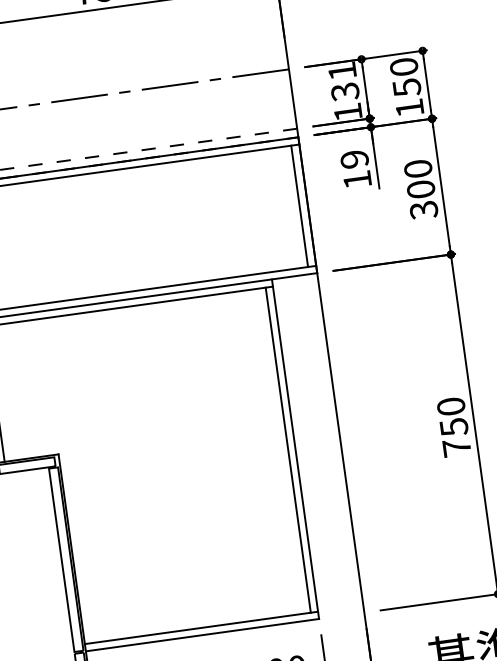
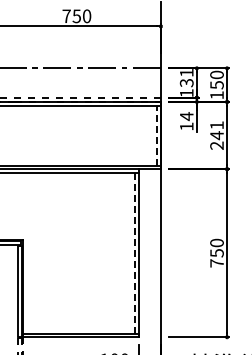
text: (354, 159) -> (186, 116), 19 -> 14
text: (420, 189) -> (216, 135), 300 -> 241
line: (298, 206) -> (156, 135), solid -> dashed
line: (287, 448) -> (134, 252), solid -> dashed

